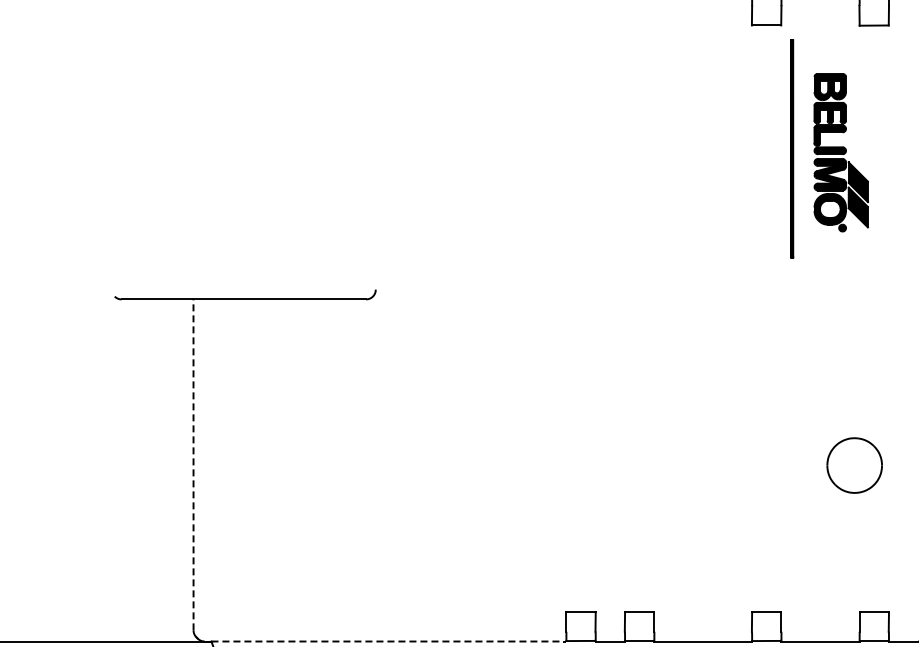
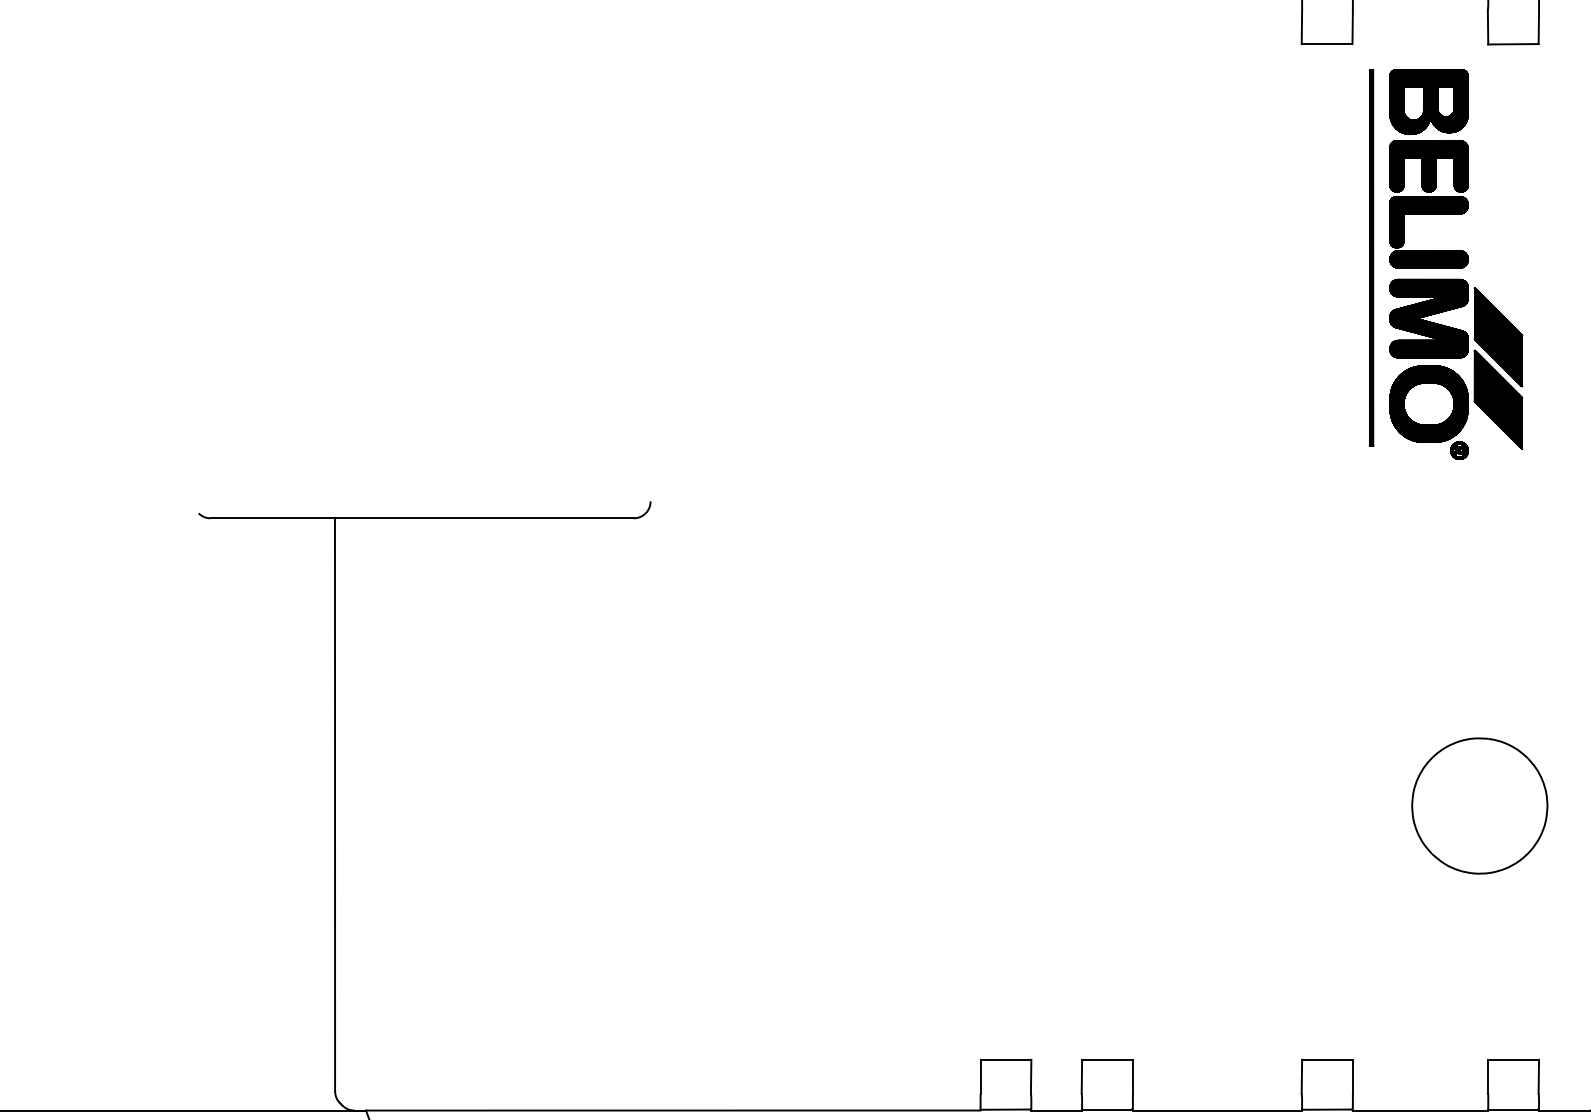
part: (841, 152) -> (1456, 263), size x1.43
line: (193, 464) -> (335, 804), dashed -> solid
part: (854, 465) -> (1479, 805), size x1.43
line: (389, 641) -> (674, 1110), dashed -> solid

